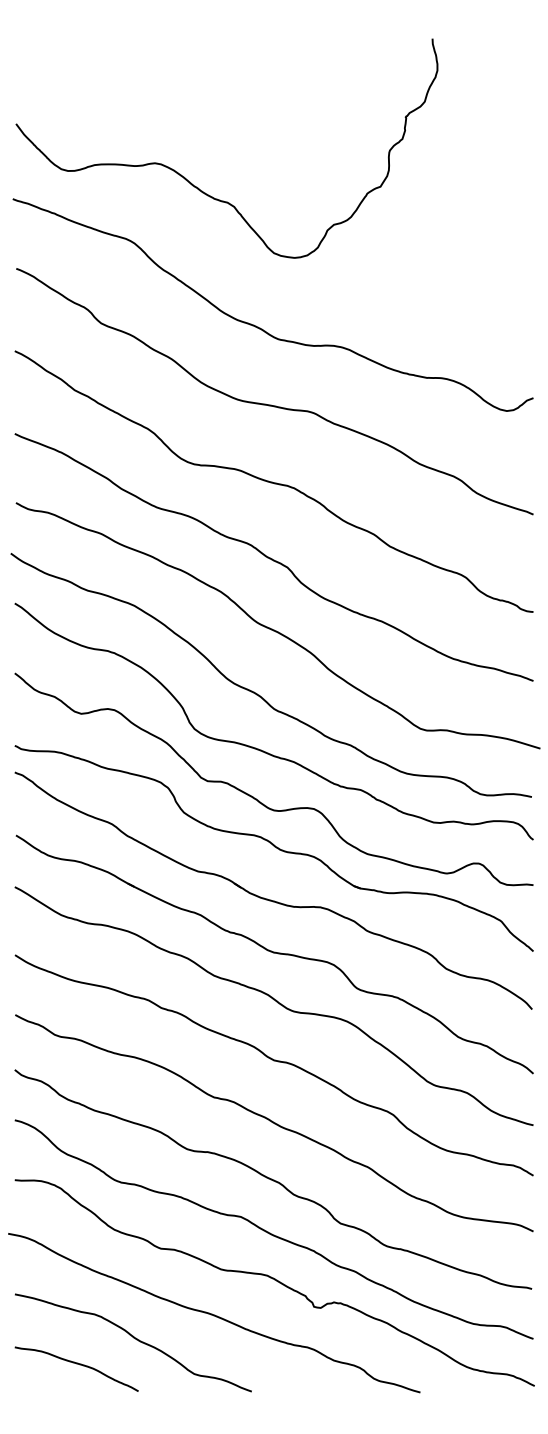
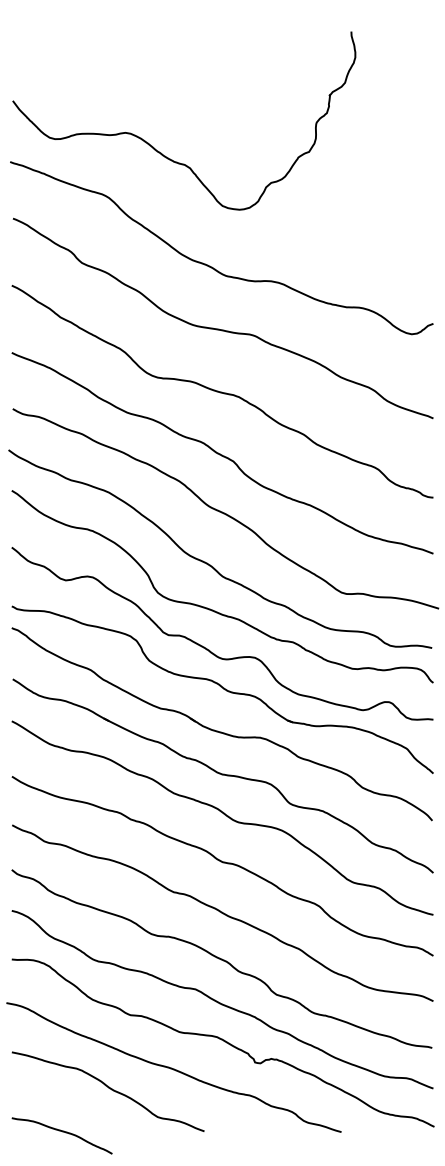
curve: (76, 1364) -> (61, 1132), moved

